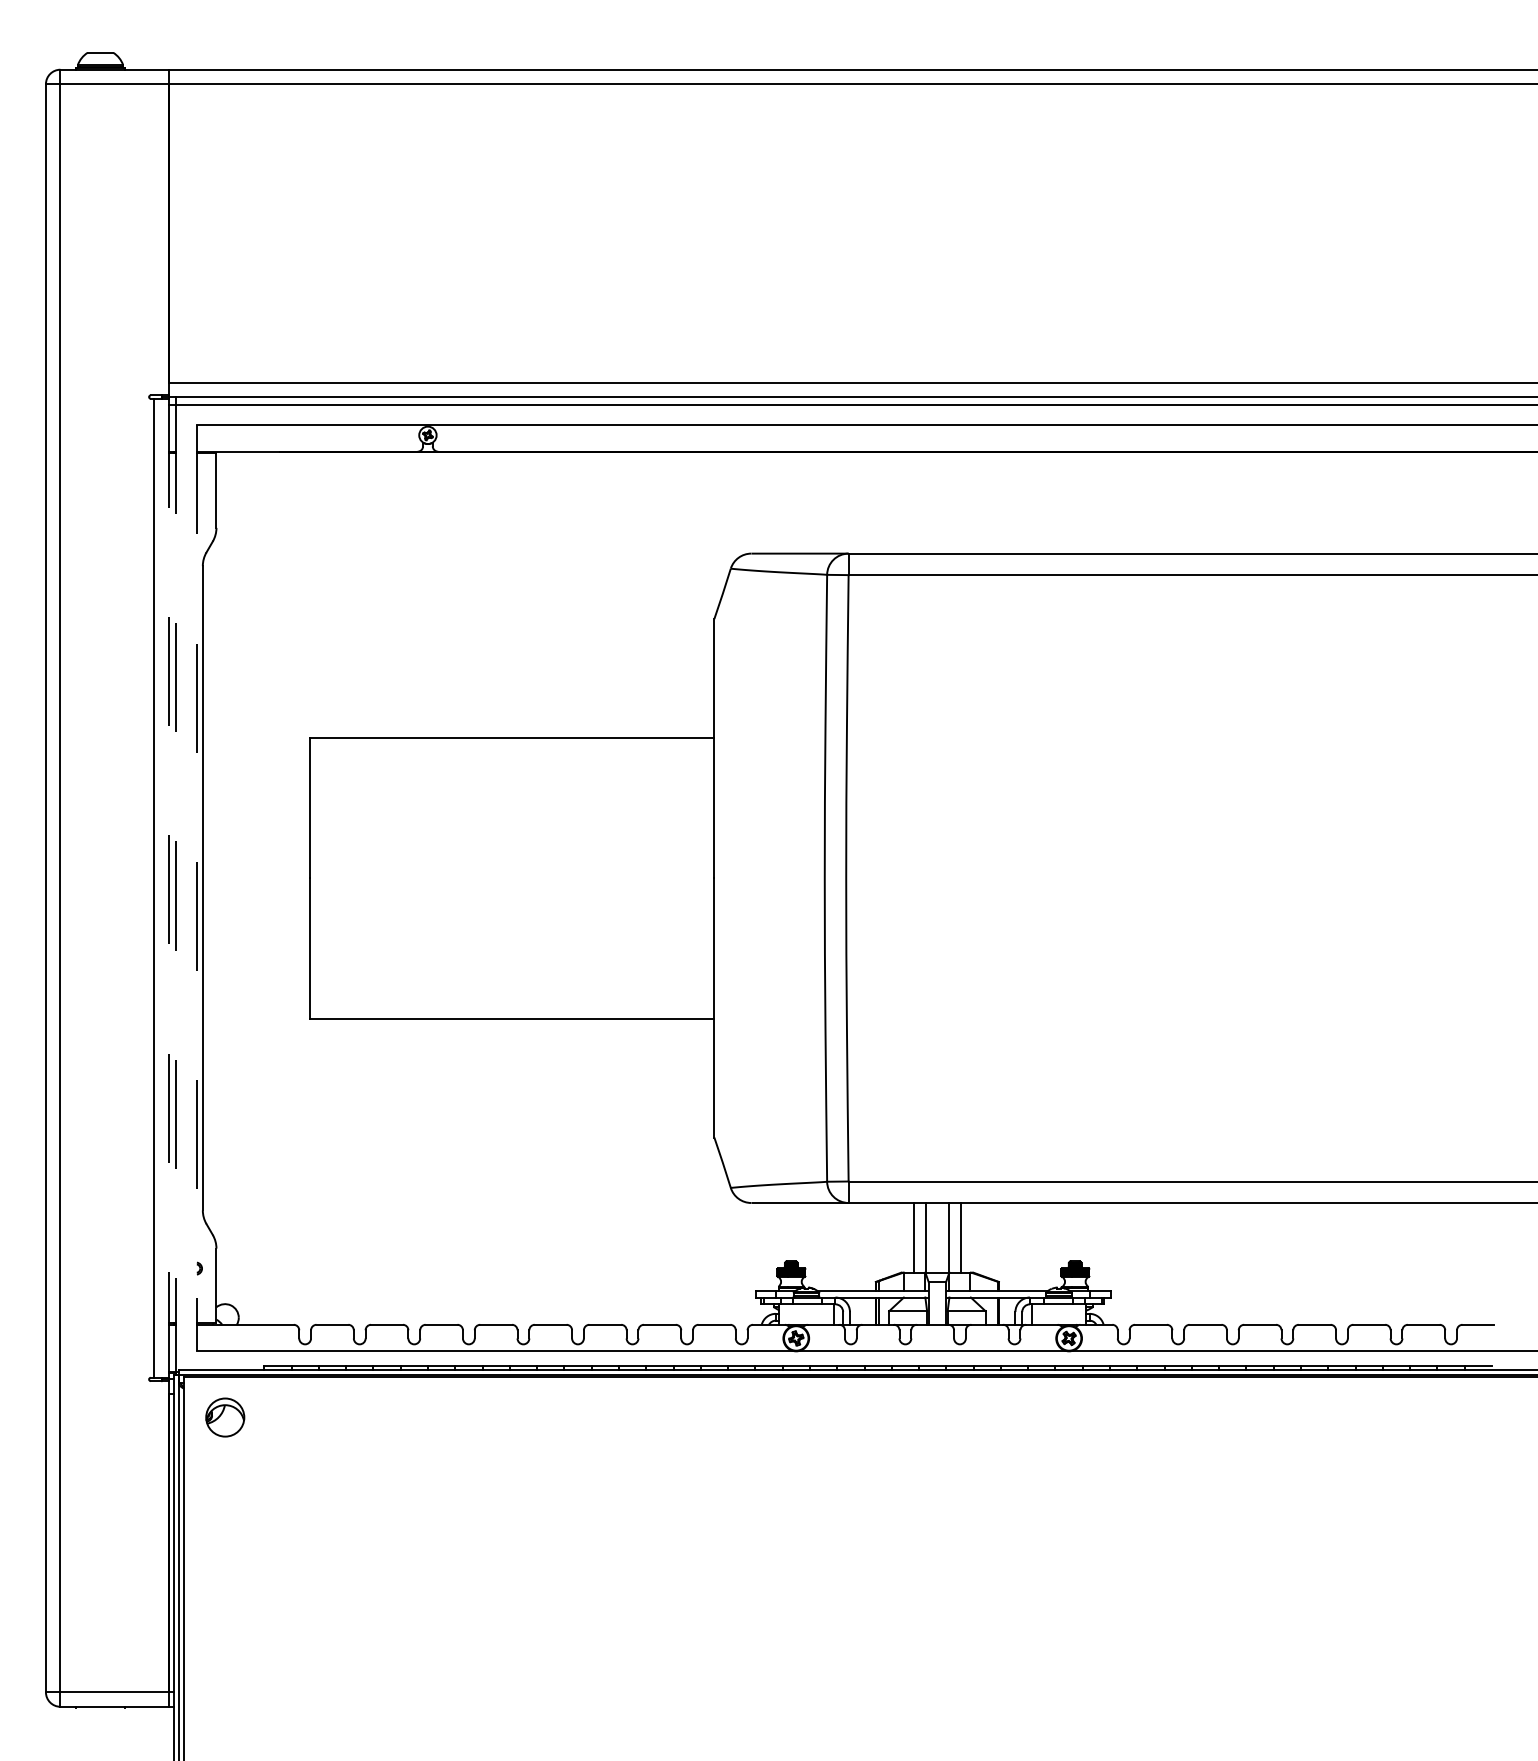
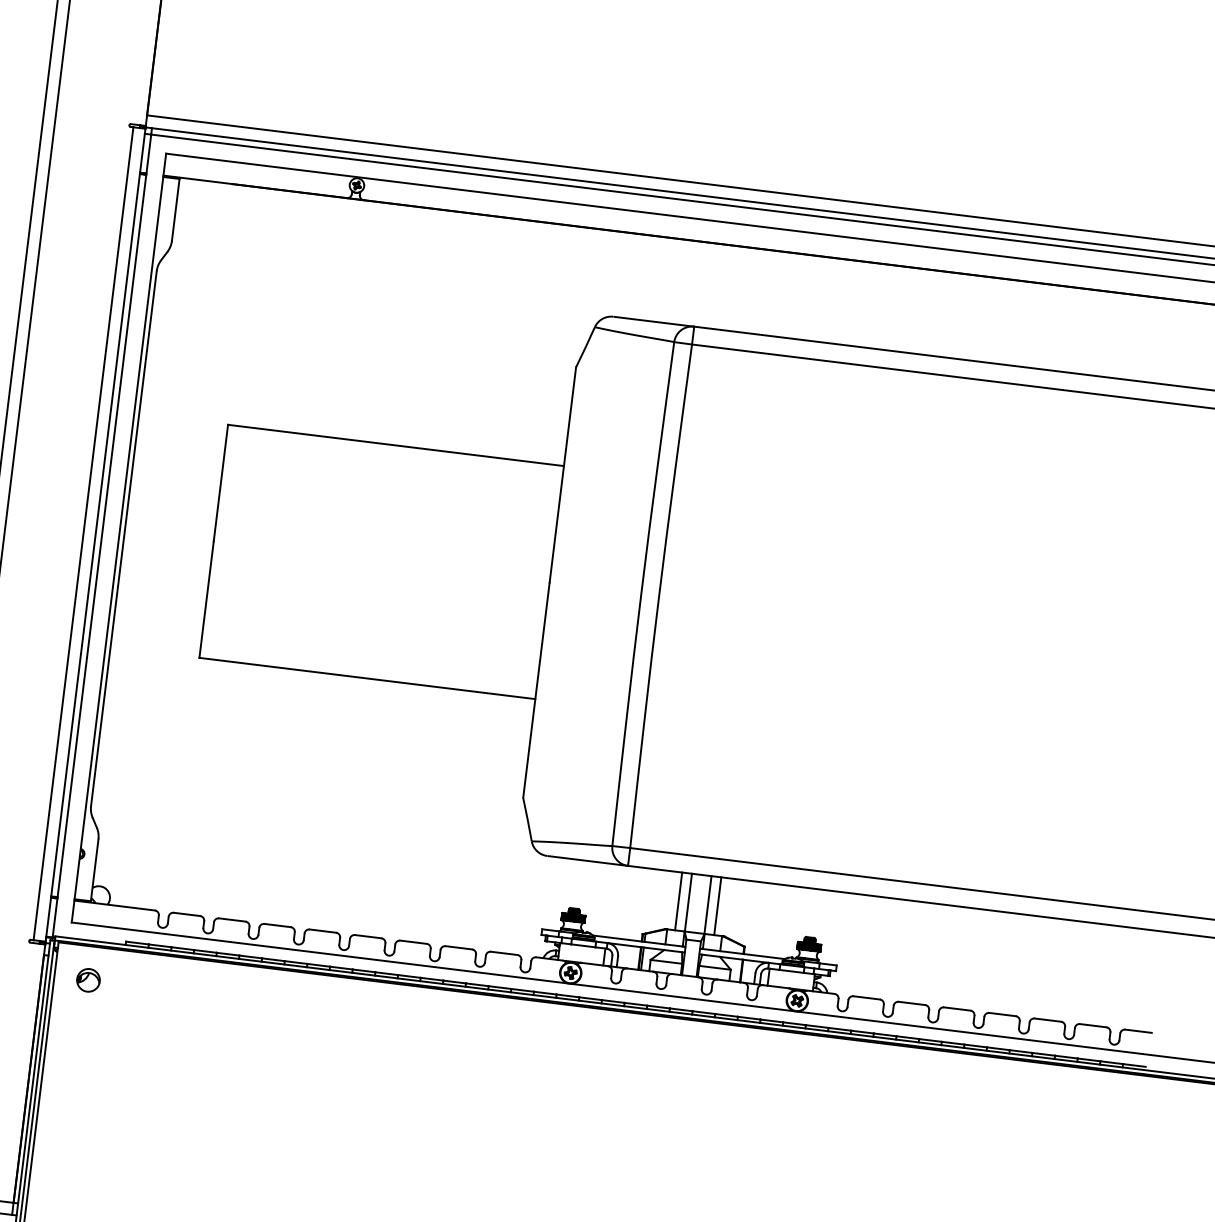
line: (168, 888) -> (95, 535), dashed -> solid
line: (176, 888) -> (102, 536), dashed -> solid
line: (196, 888) -> (118, 538), dashed -> solid
part: (224, 1416) -> (88, 979), size x0.71

